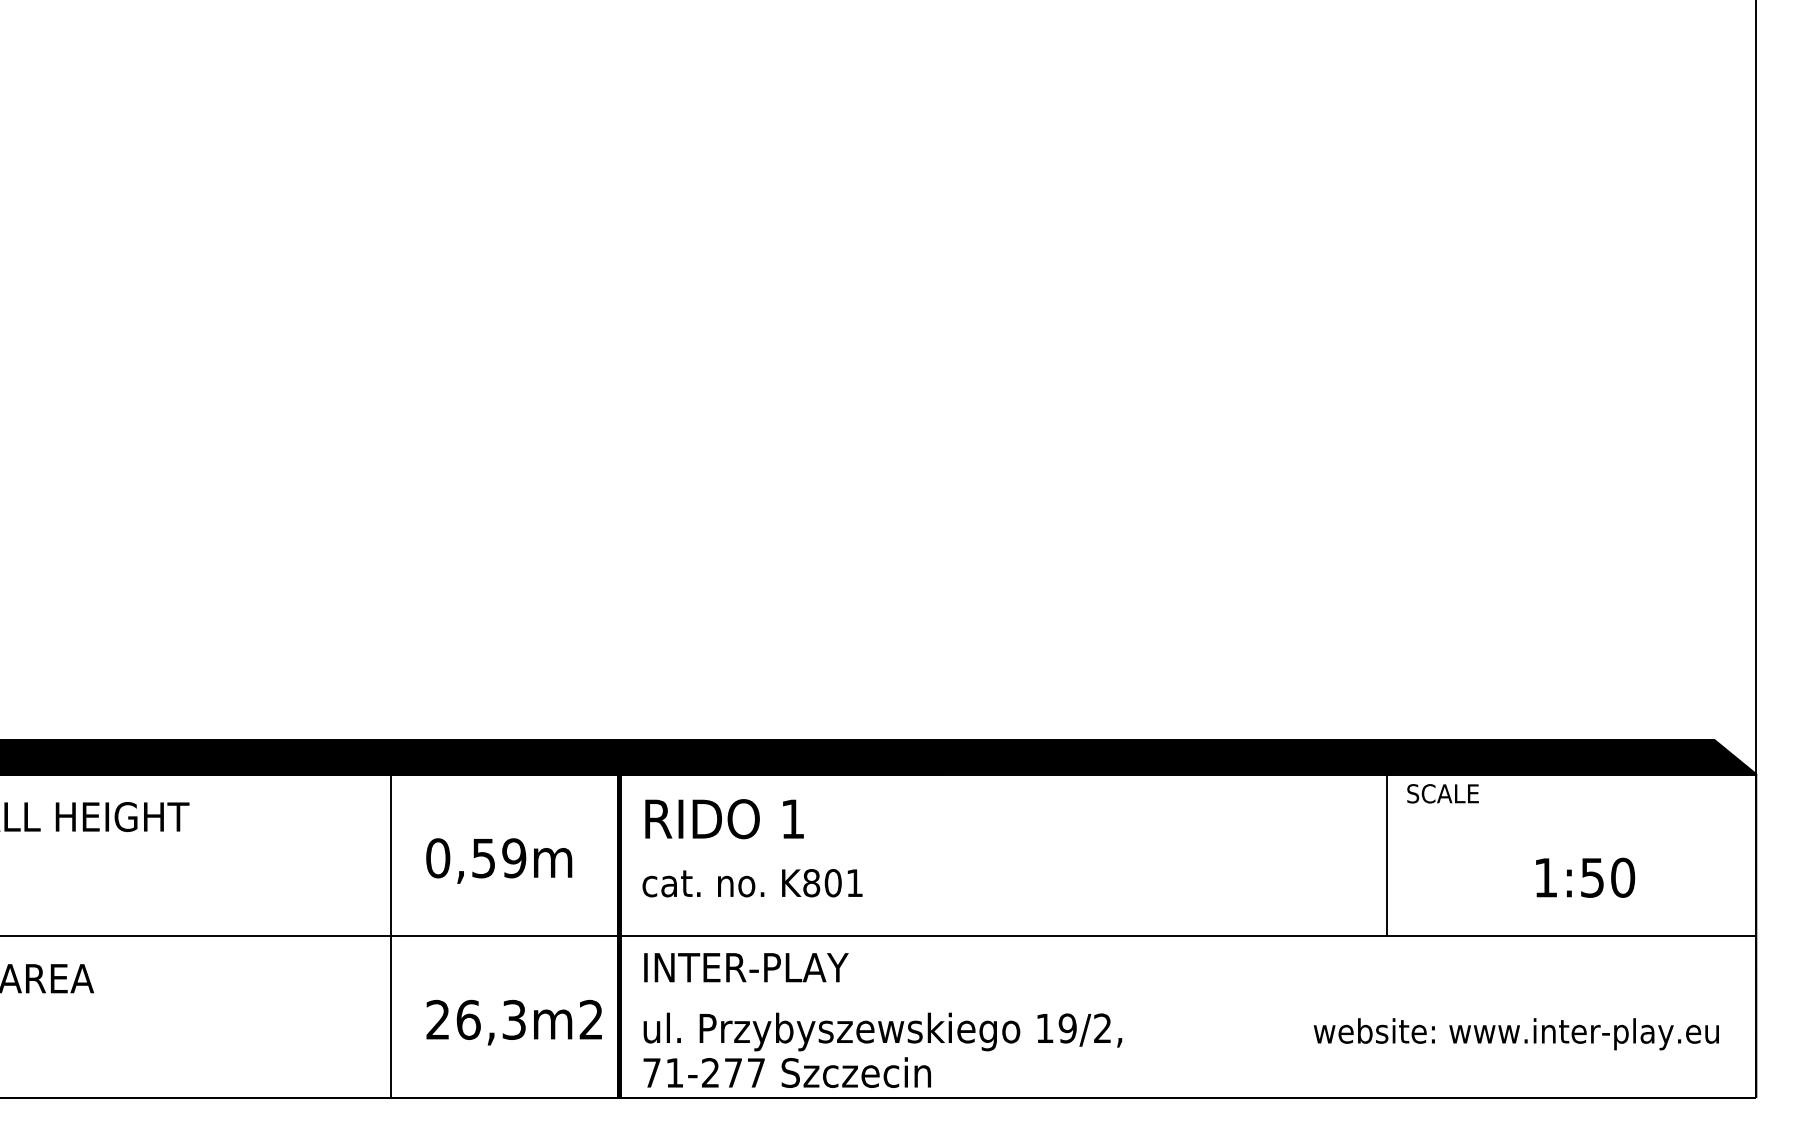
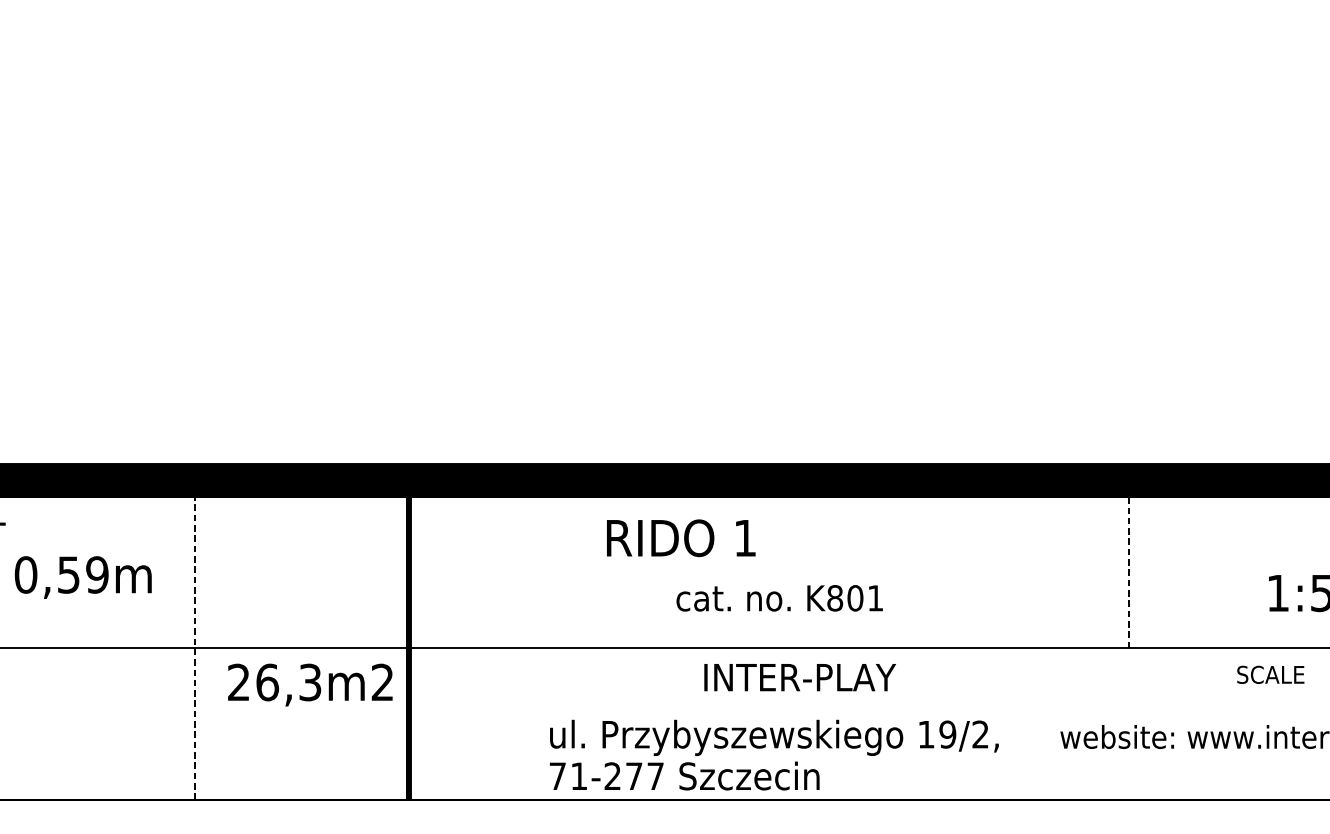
text: (1442, 793) -> (1270, 674), moved
text: (724, 819) -> (681, 538), moved
line: (1387, 855) -> (1129, 572), solid -> dashed
text: (499, 860) -> (83, 577), moved
text: (752, 883) -> (779, 598), moved
line: (390, 936) -> (194, 648), solid -> dashed
text: (746, 967) -> (800, 677), moved
text: (513, 1022) -> (309, 684), moved
text: (882, 1049) -> (774, 754), moved

